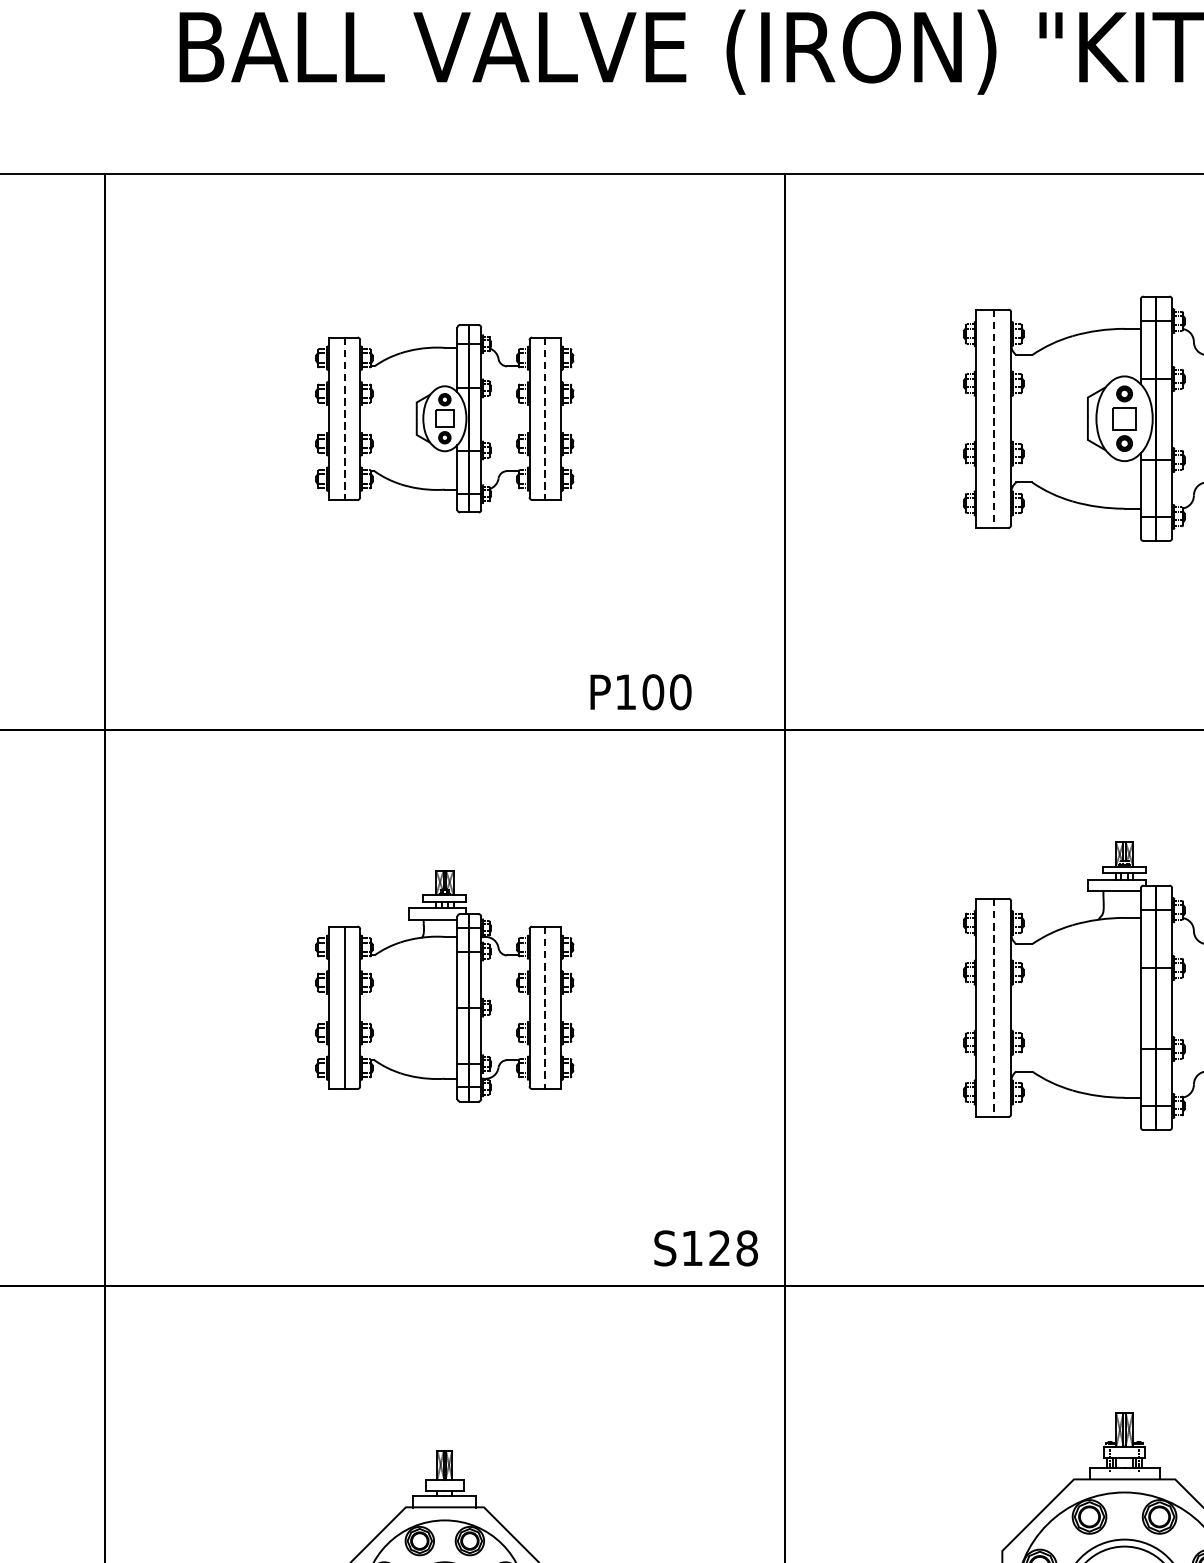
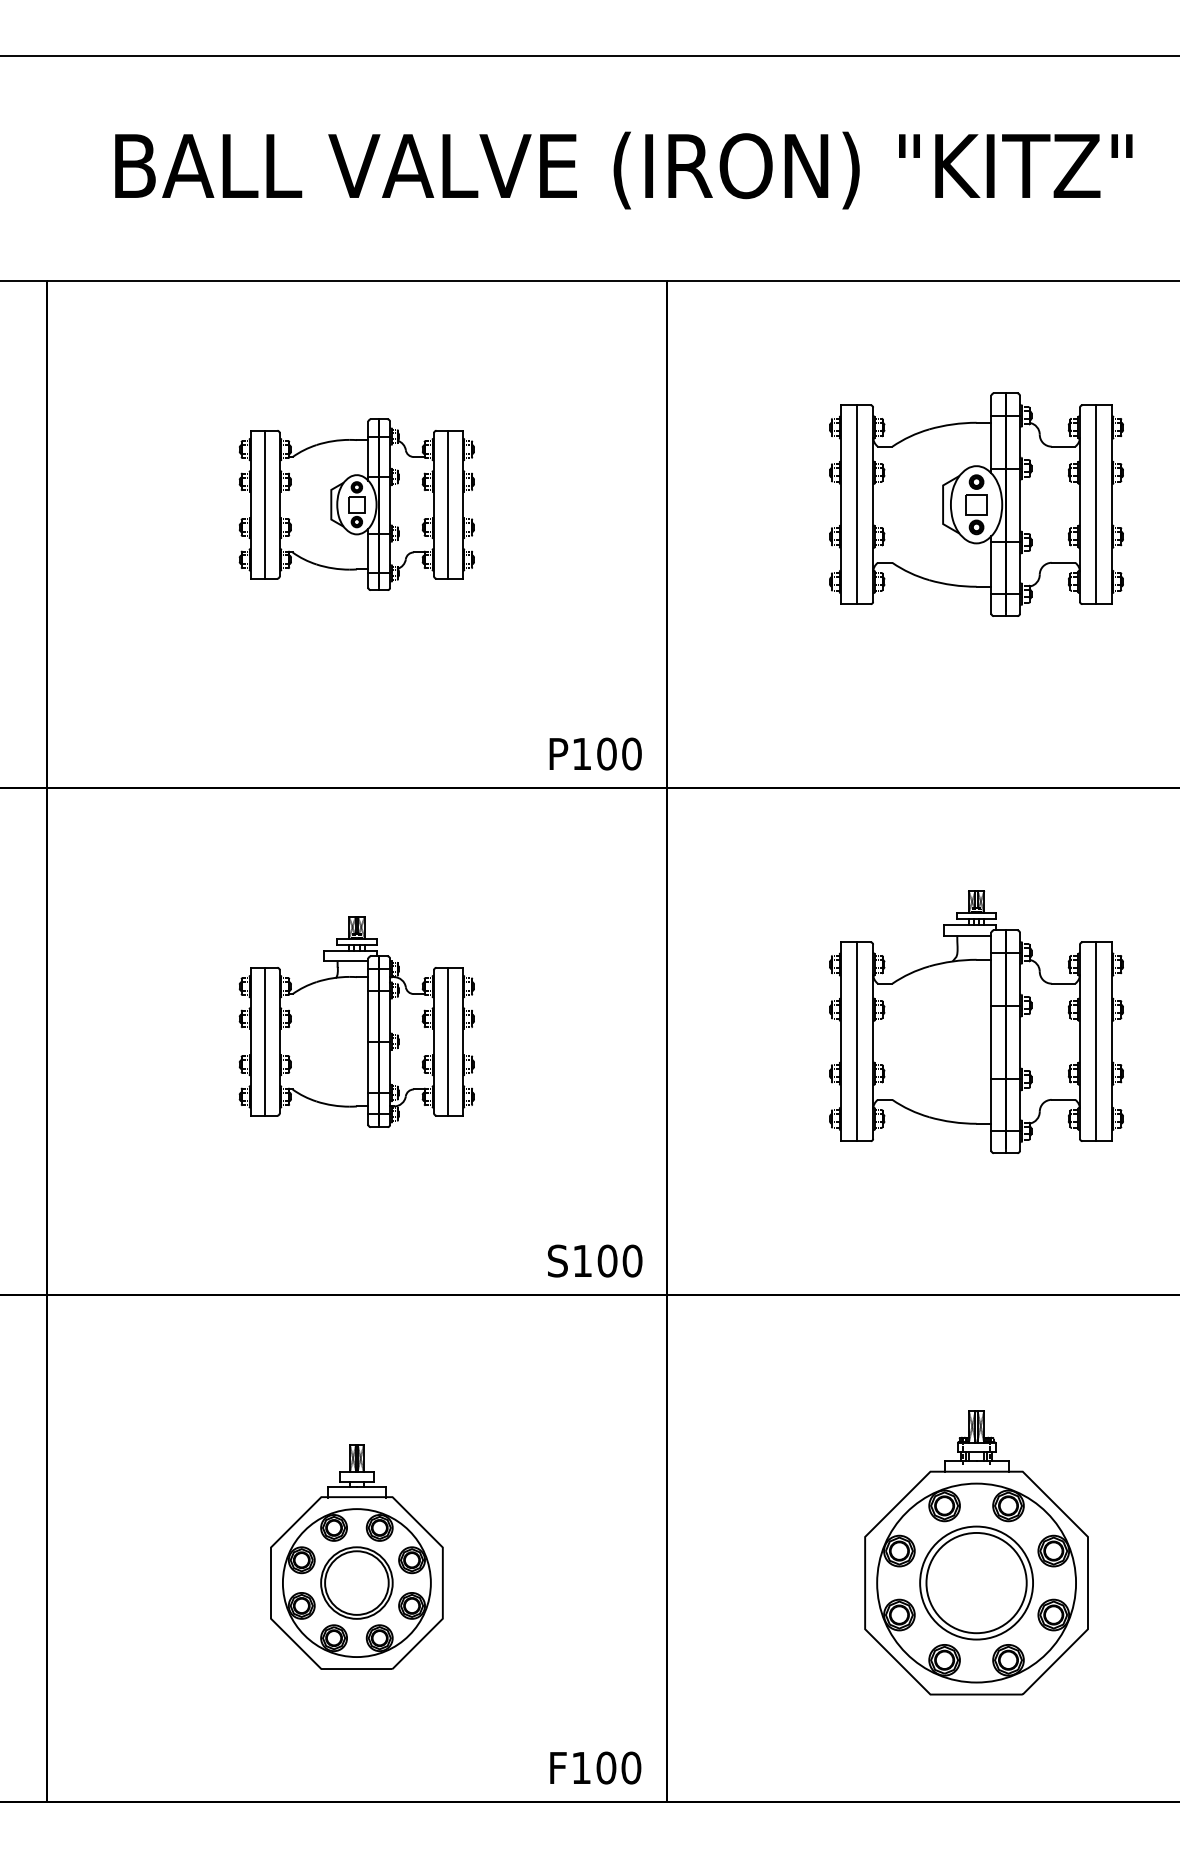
line: (344, 418) -> (265, 504), dashed -> solid
line: (545, 418) -> (448, 504), dashed -> solid
line: (993, 419) -> (857, 505), dashed -> solid
text: (640, 691) -> (595, 753), moved
line: (545, 1007) -> (448, 1041), dashed -> solid
line: (993, 1008) -> (857, 1042), dashed -> solid
text: (732, 1247) -> (619, 1260), S128 -> S100

